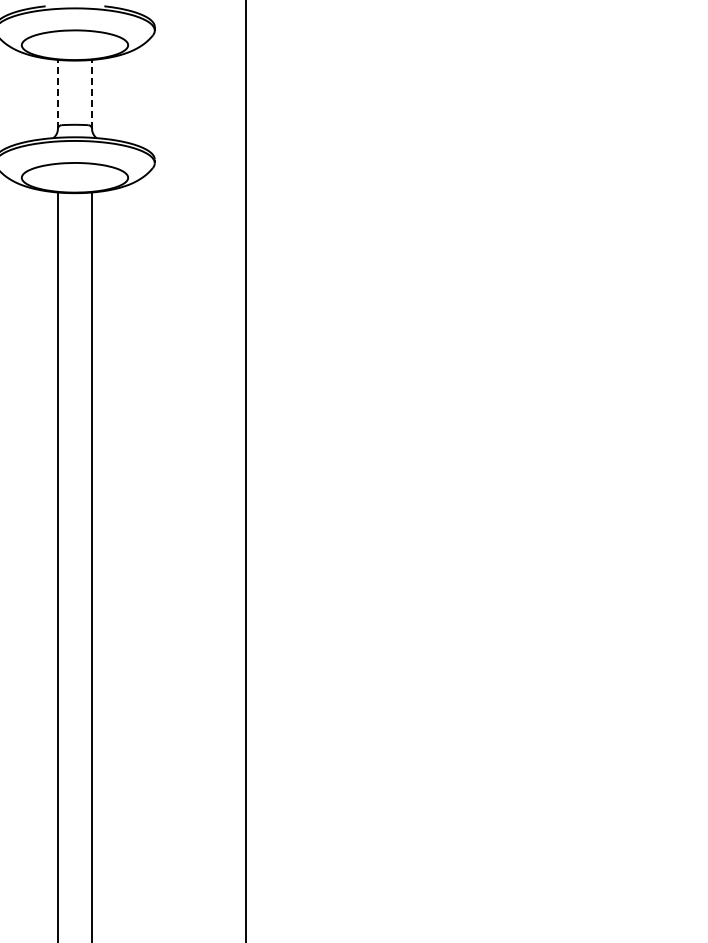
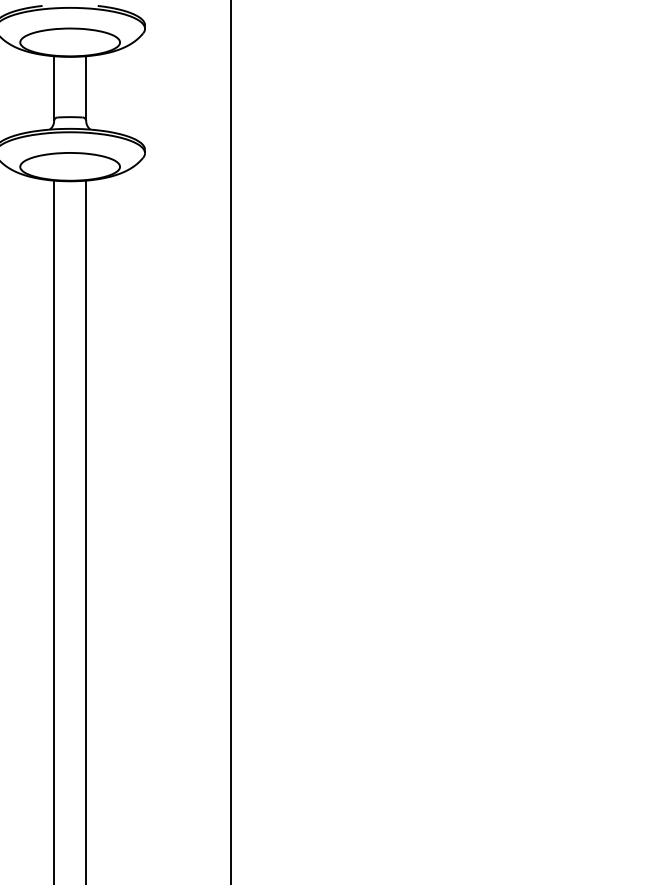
line: (57, 94) -> (53, 88), dashed -> solid
line: (92, 94) -> (86, 88), dashed -> solid

